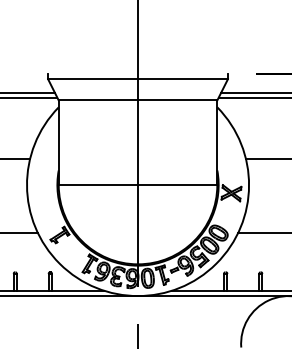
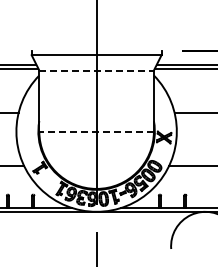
line: (139, 100) -> (97, 70), solid -> dashed
line: (137, 184) -> (96, 131), solid -> dashed

